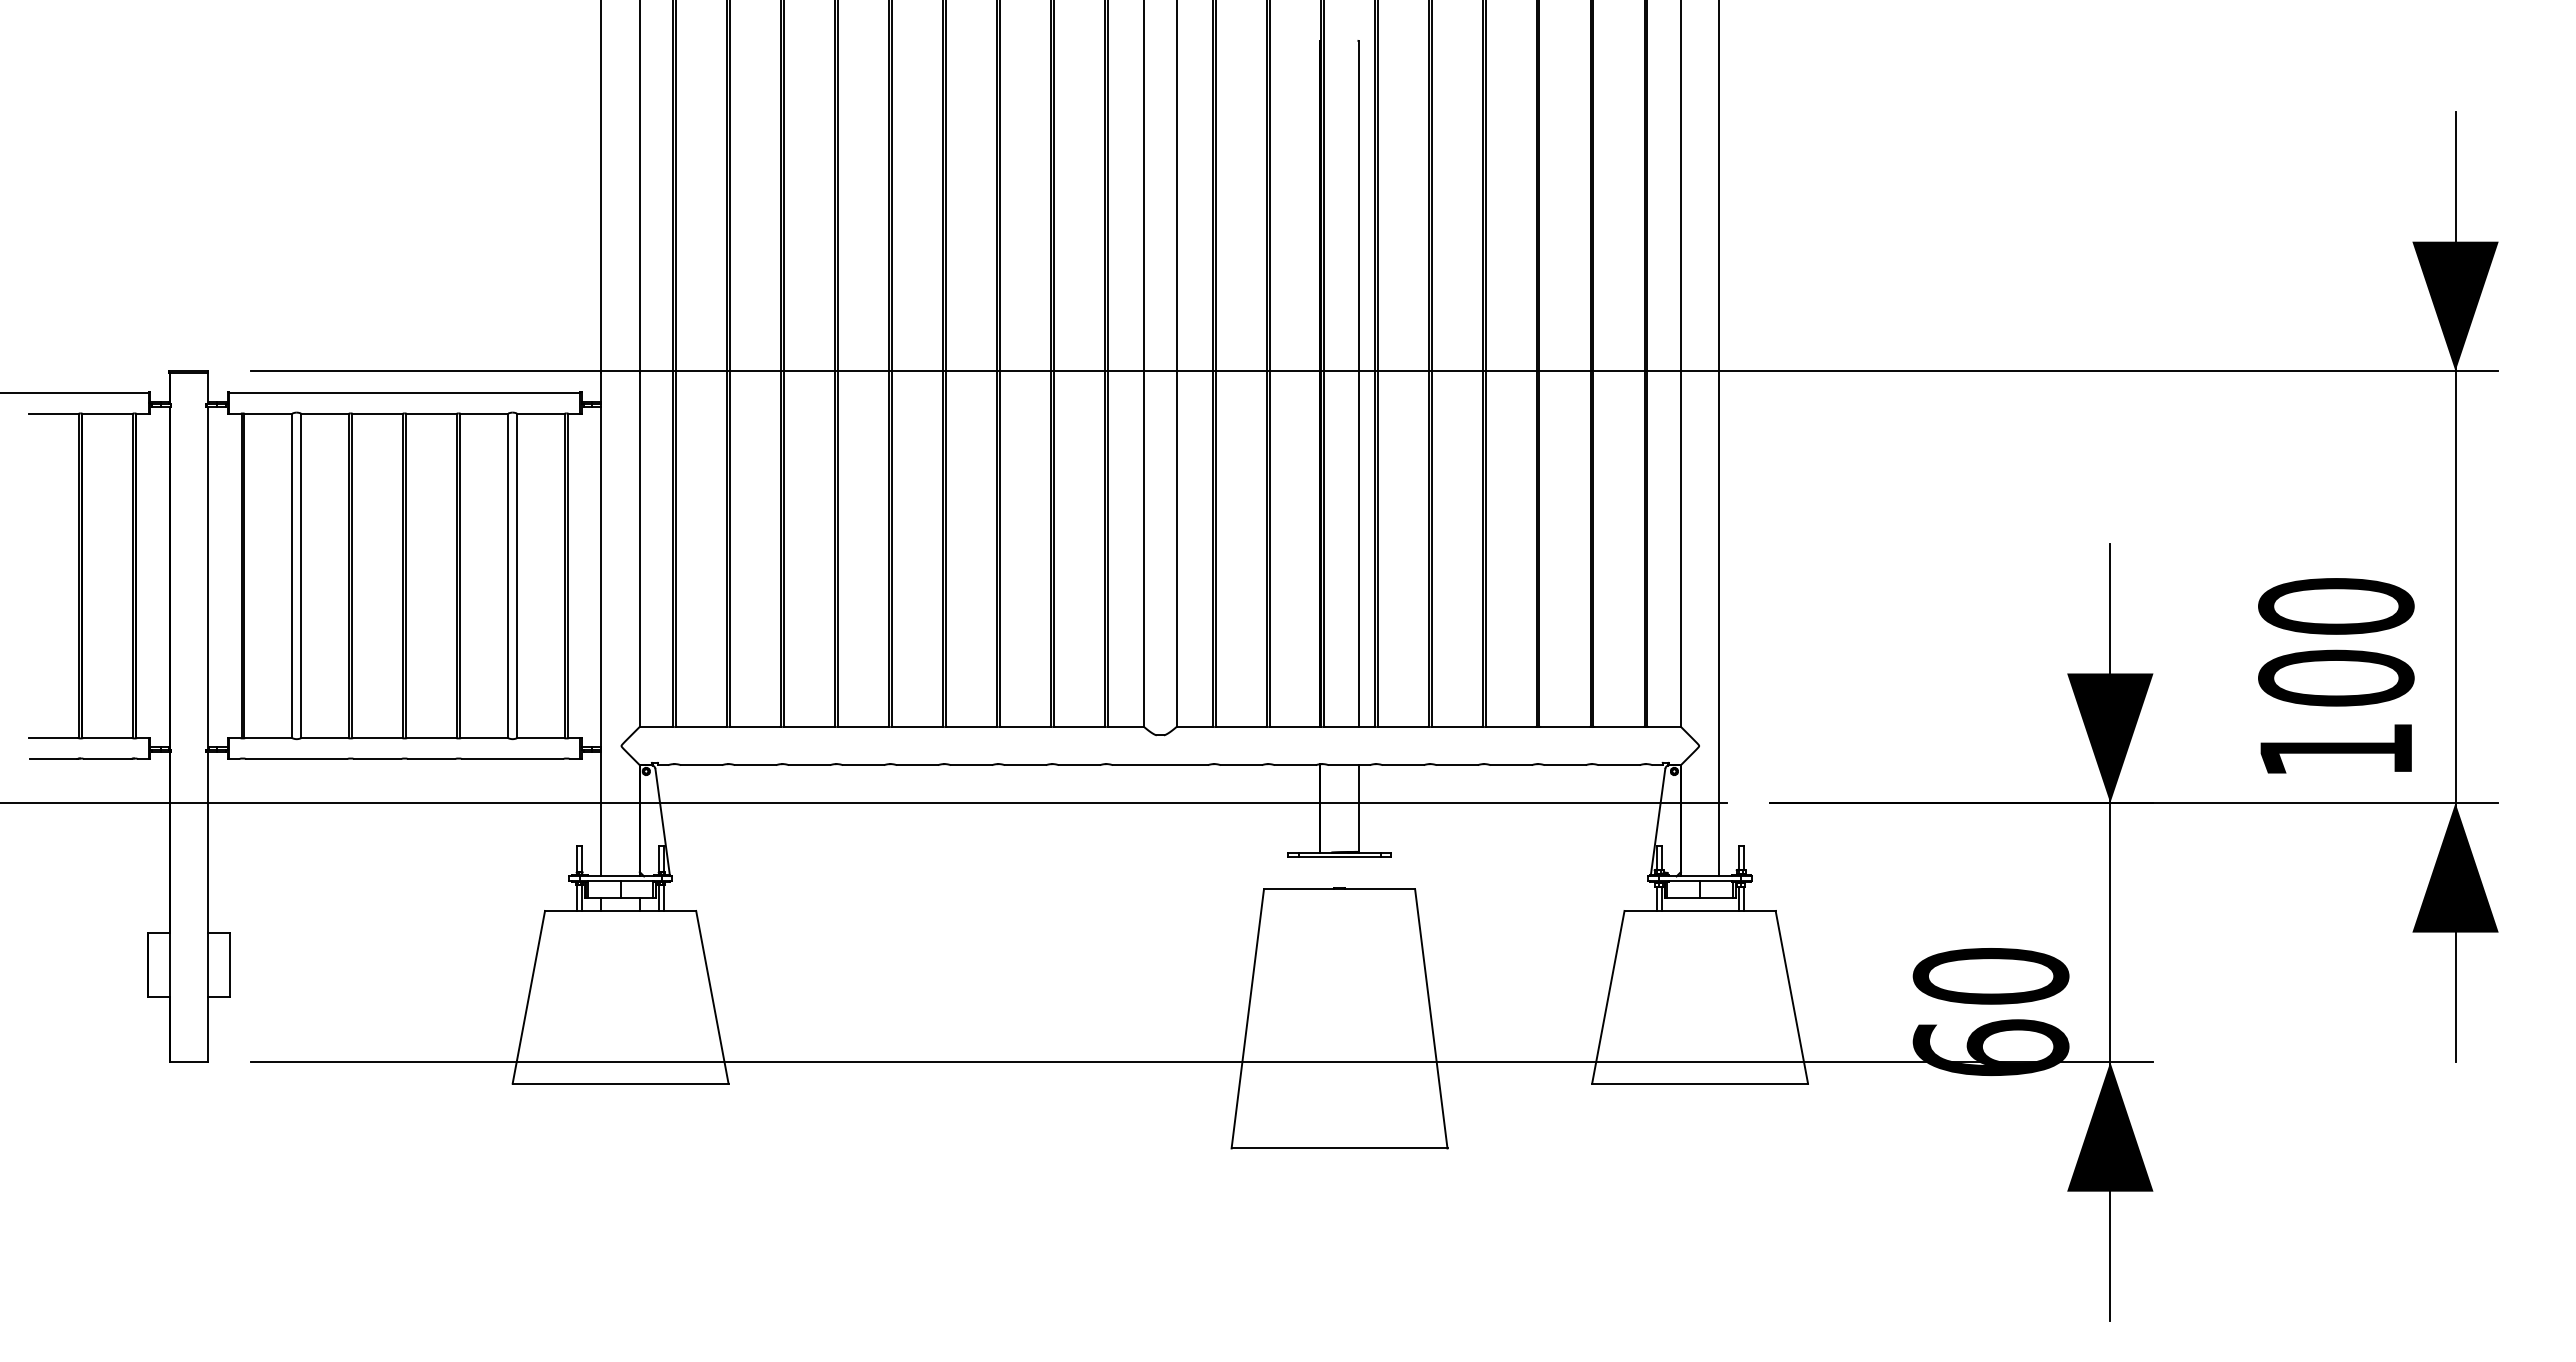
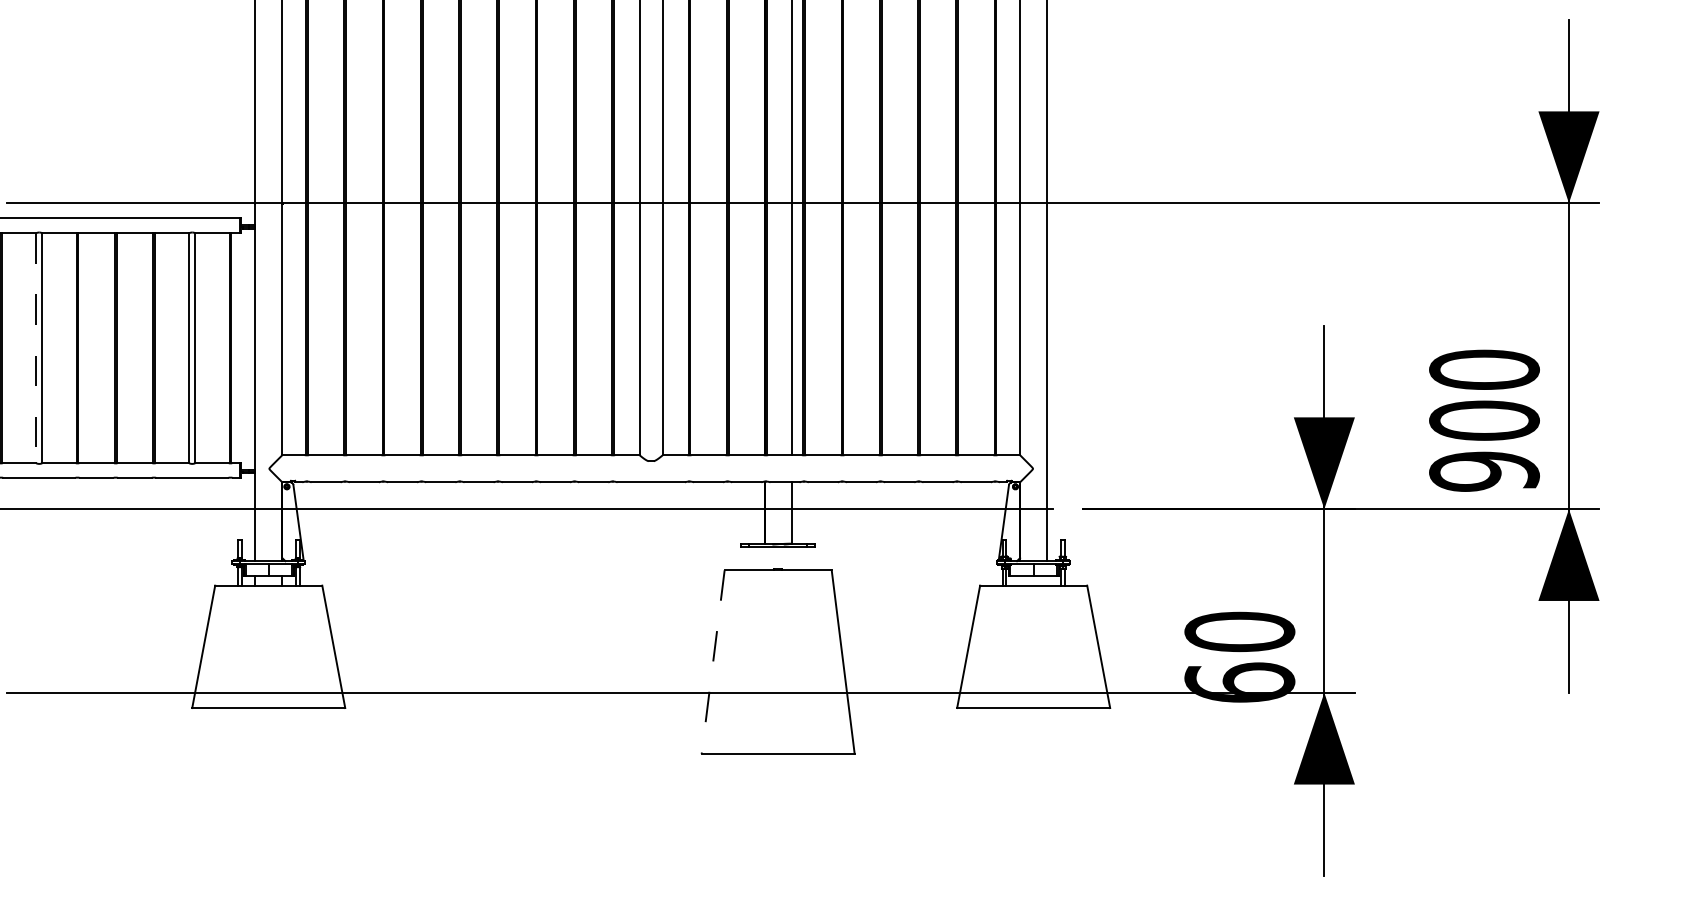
line: (292, 576) -> (36, 348), solid -> dashed
text: (2336, 750) -> (1484, 471), 100 -> 900
line: (1247, 1018) -> (712, 661), solid -> dashed

